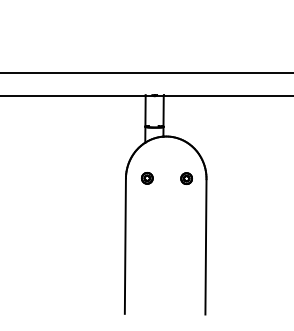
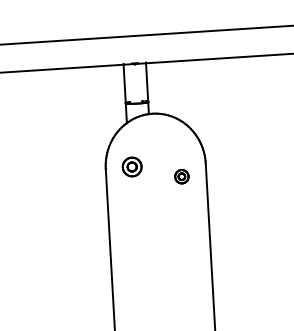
part: (147, 178) -> (132, 167), size x1.4
part: (186, 178) -> (181, 176), moved

